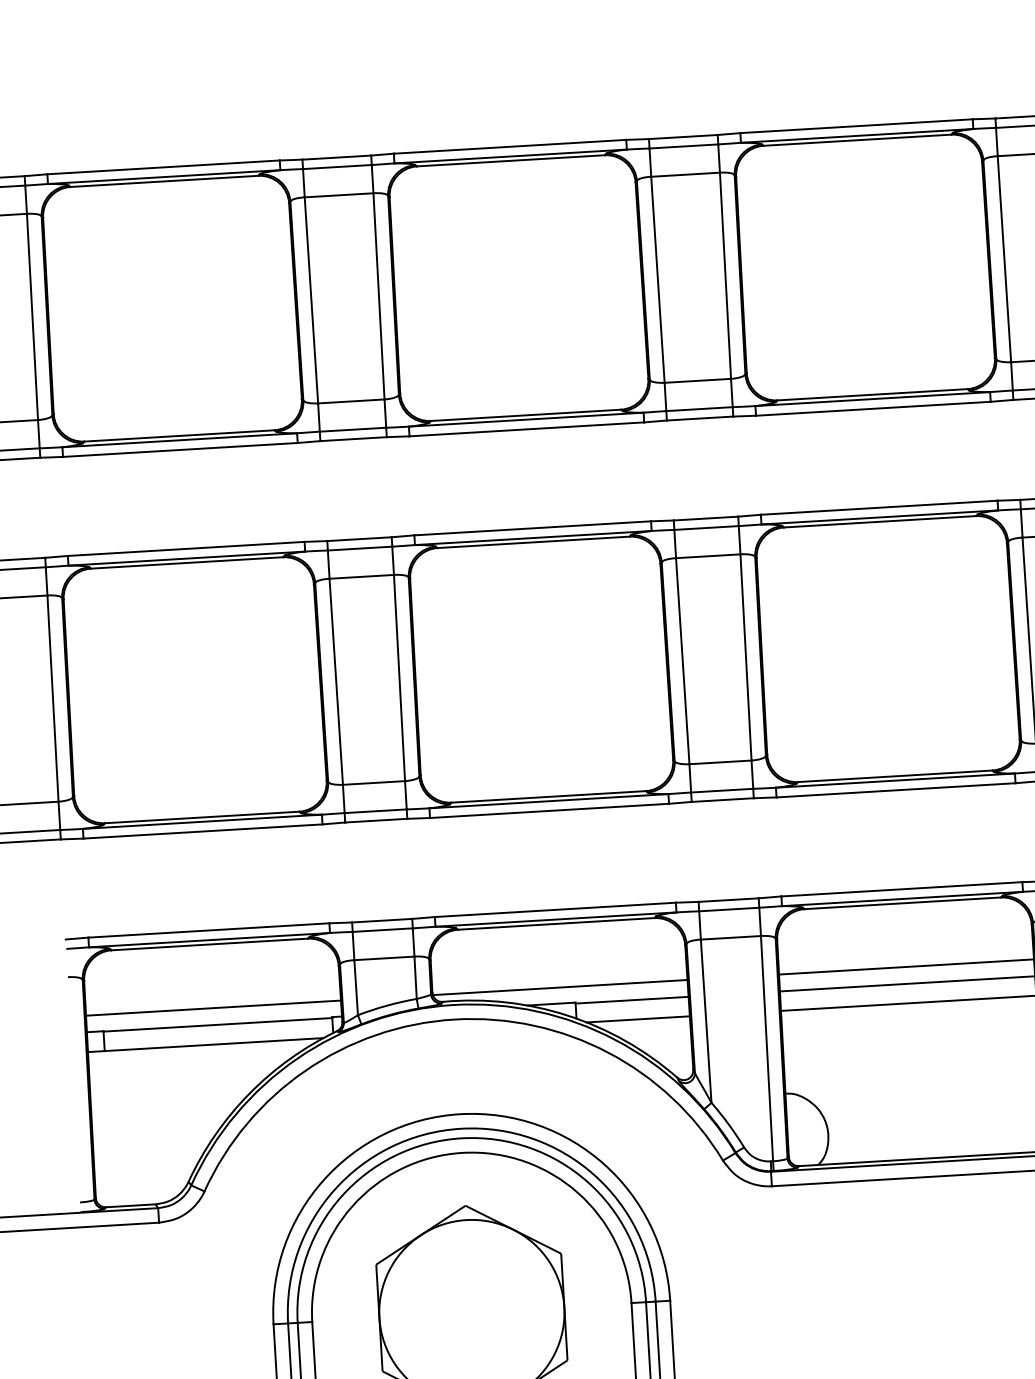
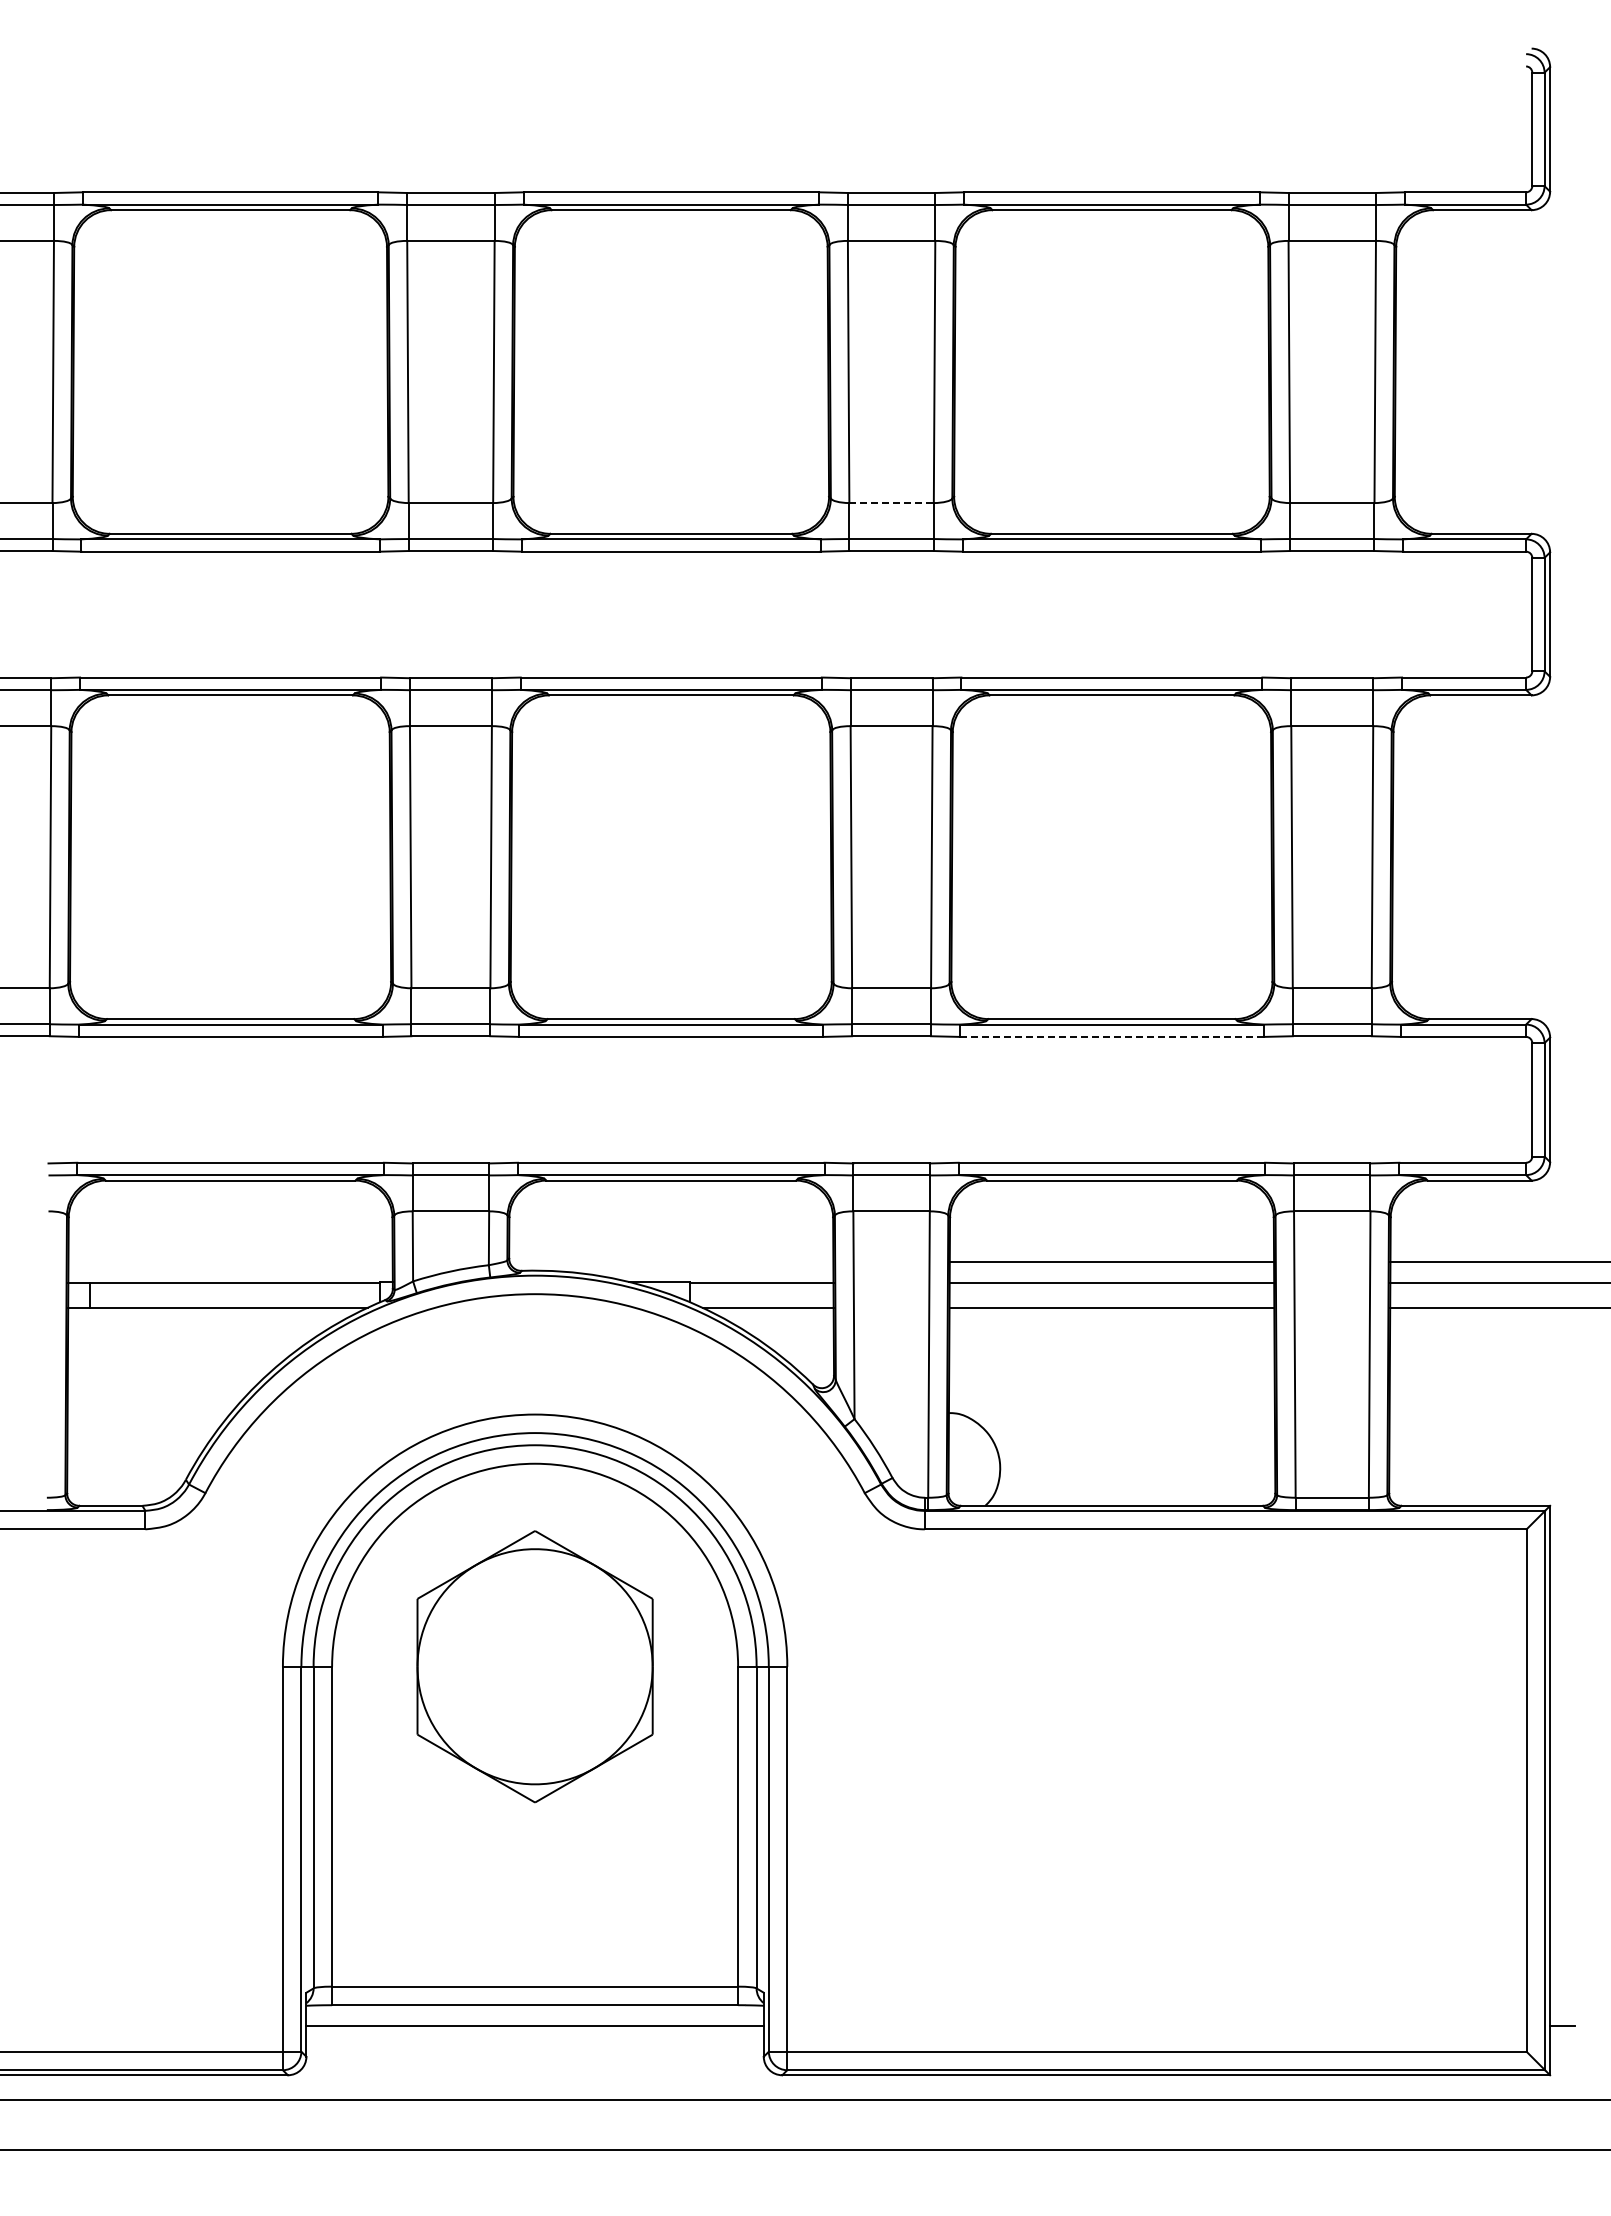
line: (698, 381) -> (892, 503), solid -> dashed
line: (895, 790) -> (1111, 1036), solid -> dashed
line: (560, 987) -> (671, 1261), removed
line: (213, 1008) -> (230, 1261), removed

